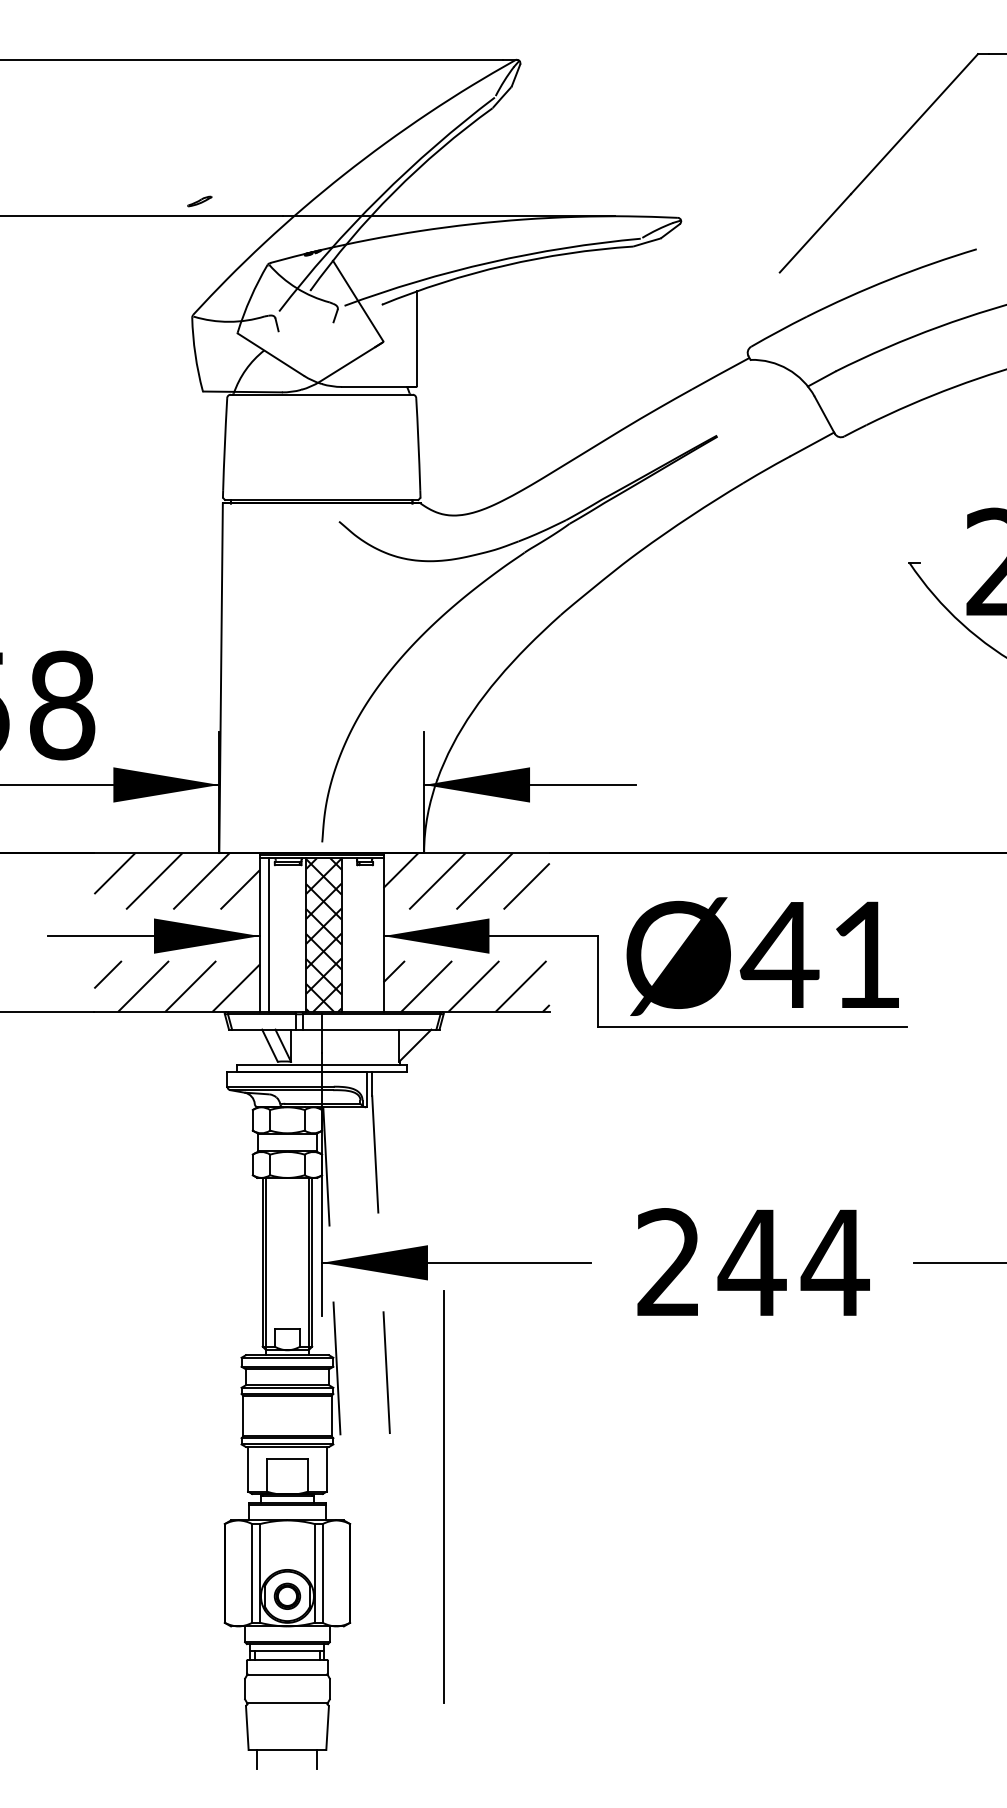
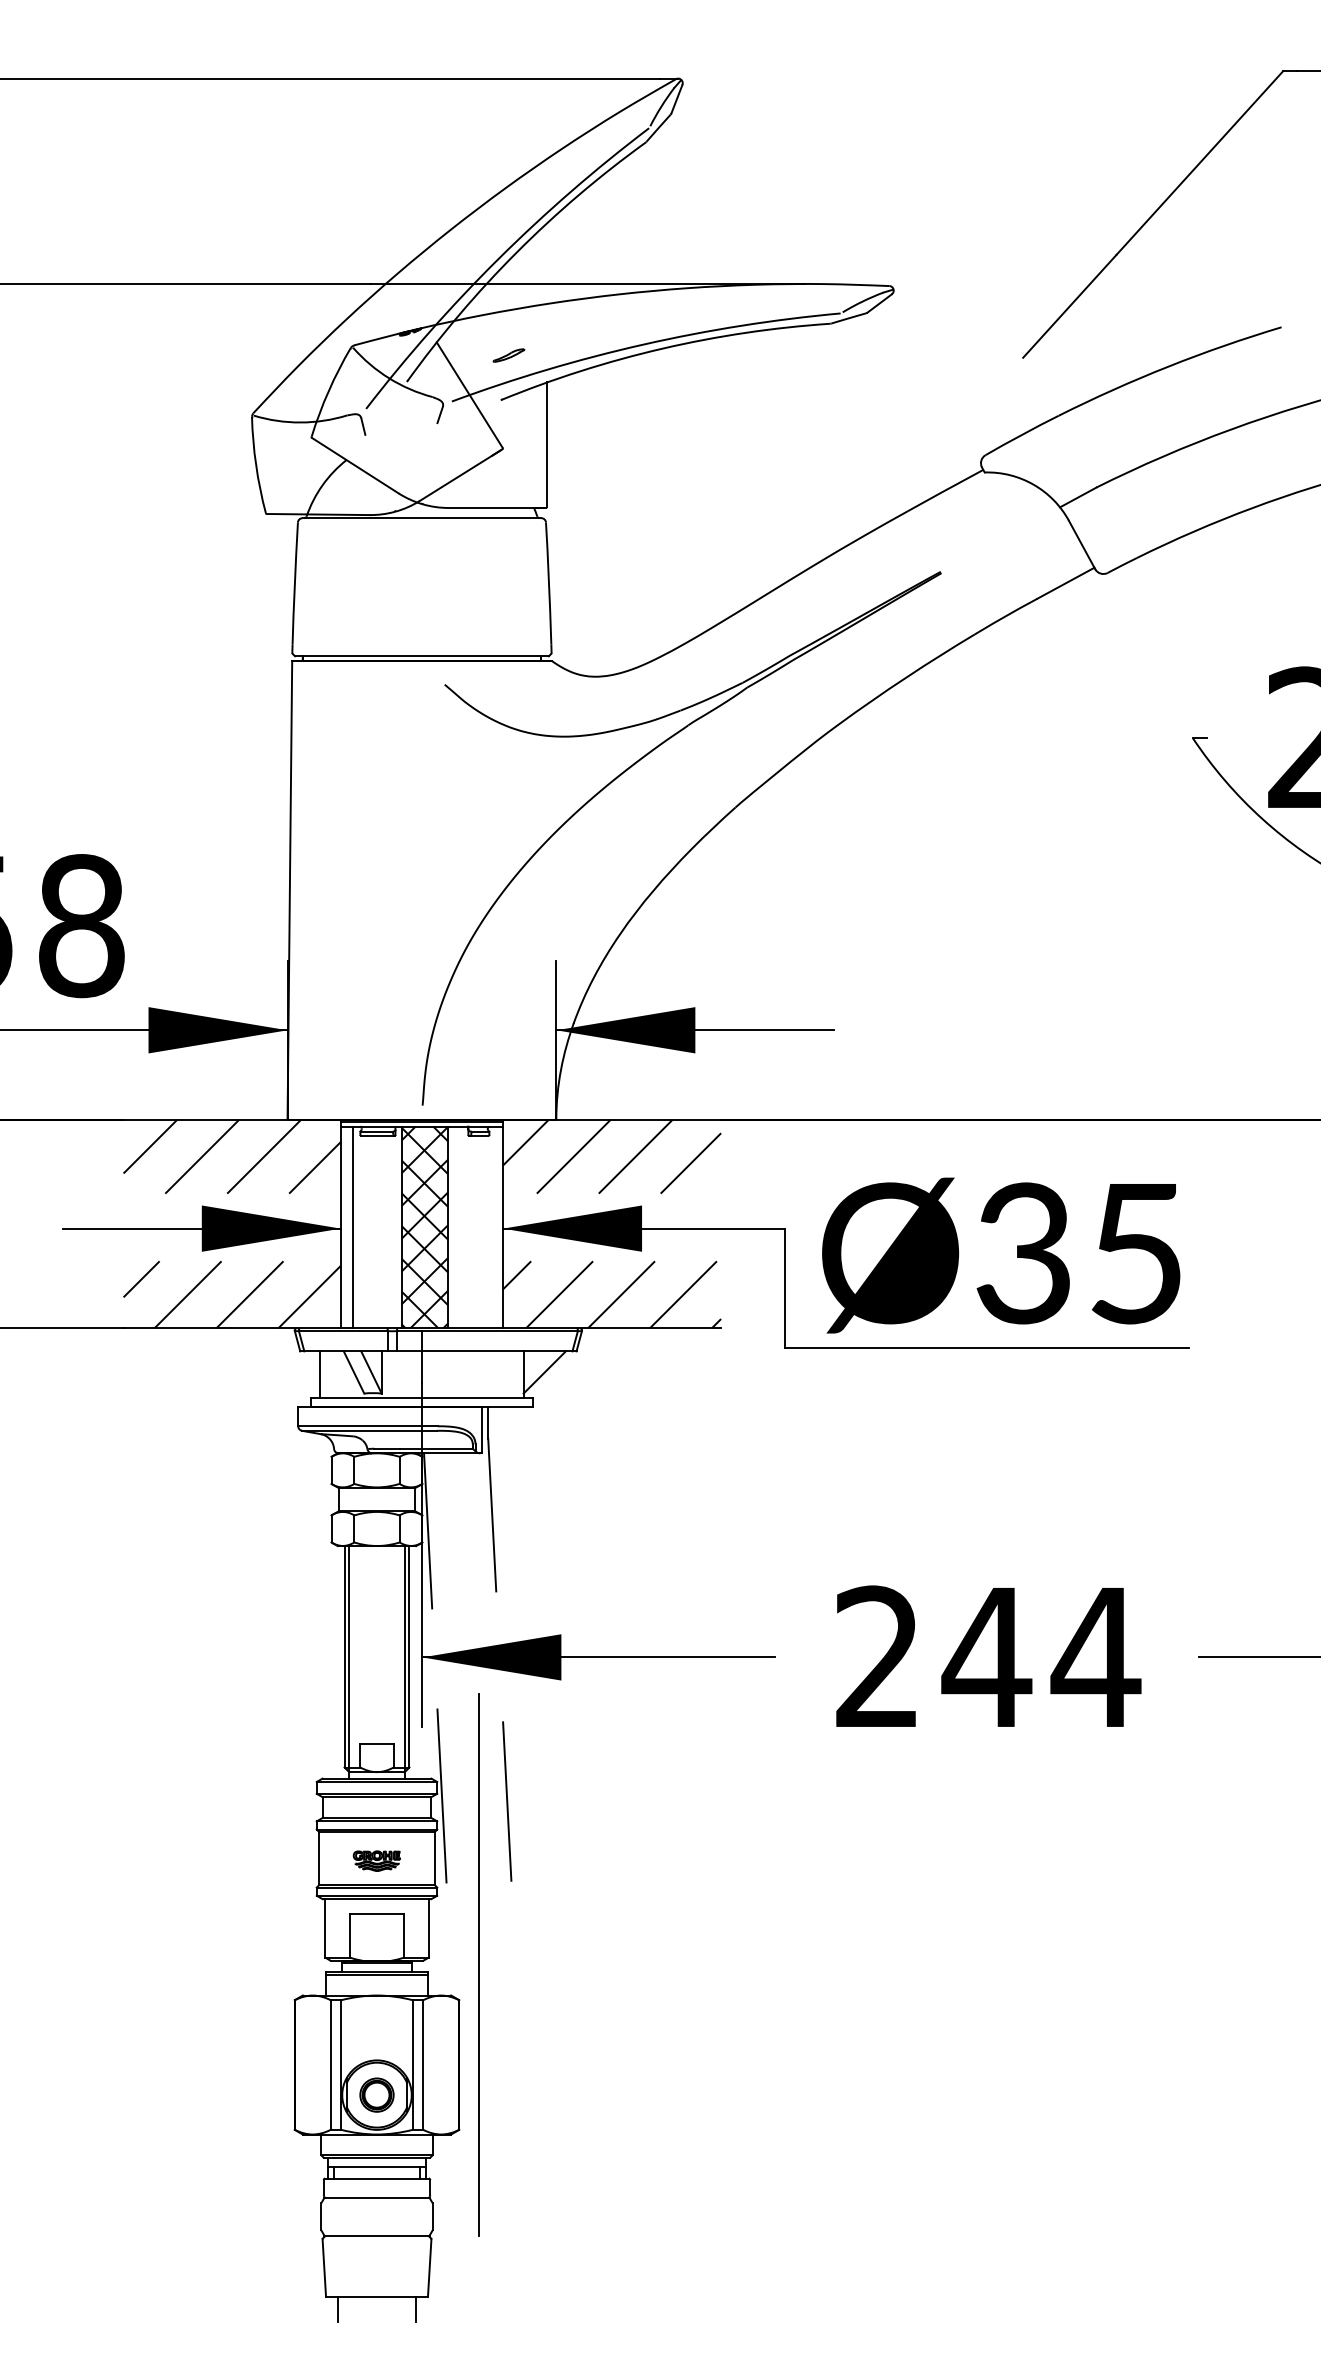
part: (199, 201) -> (508, 355), moved
text: (819, 955) -> (1075, 1253), Ø41 -> Ø35
line: (244, 1047) -> (320, 1374), added
part: (287, 1417) -> (376, 1860), added
line: (443, 1496) -> (478, 1964), moved

